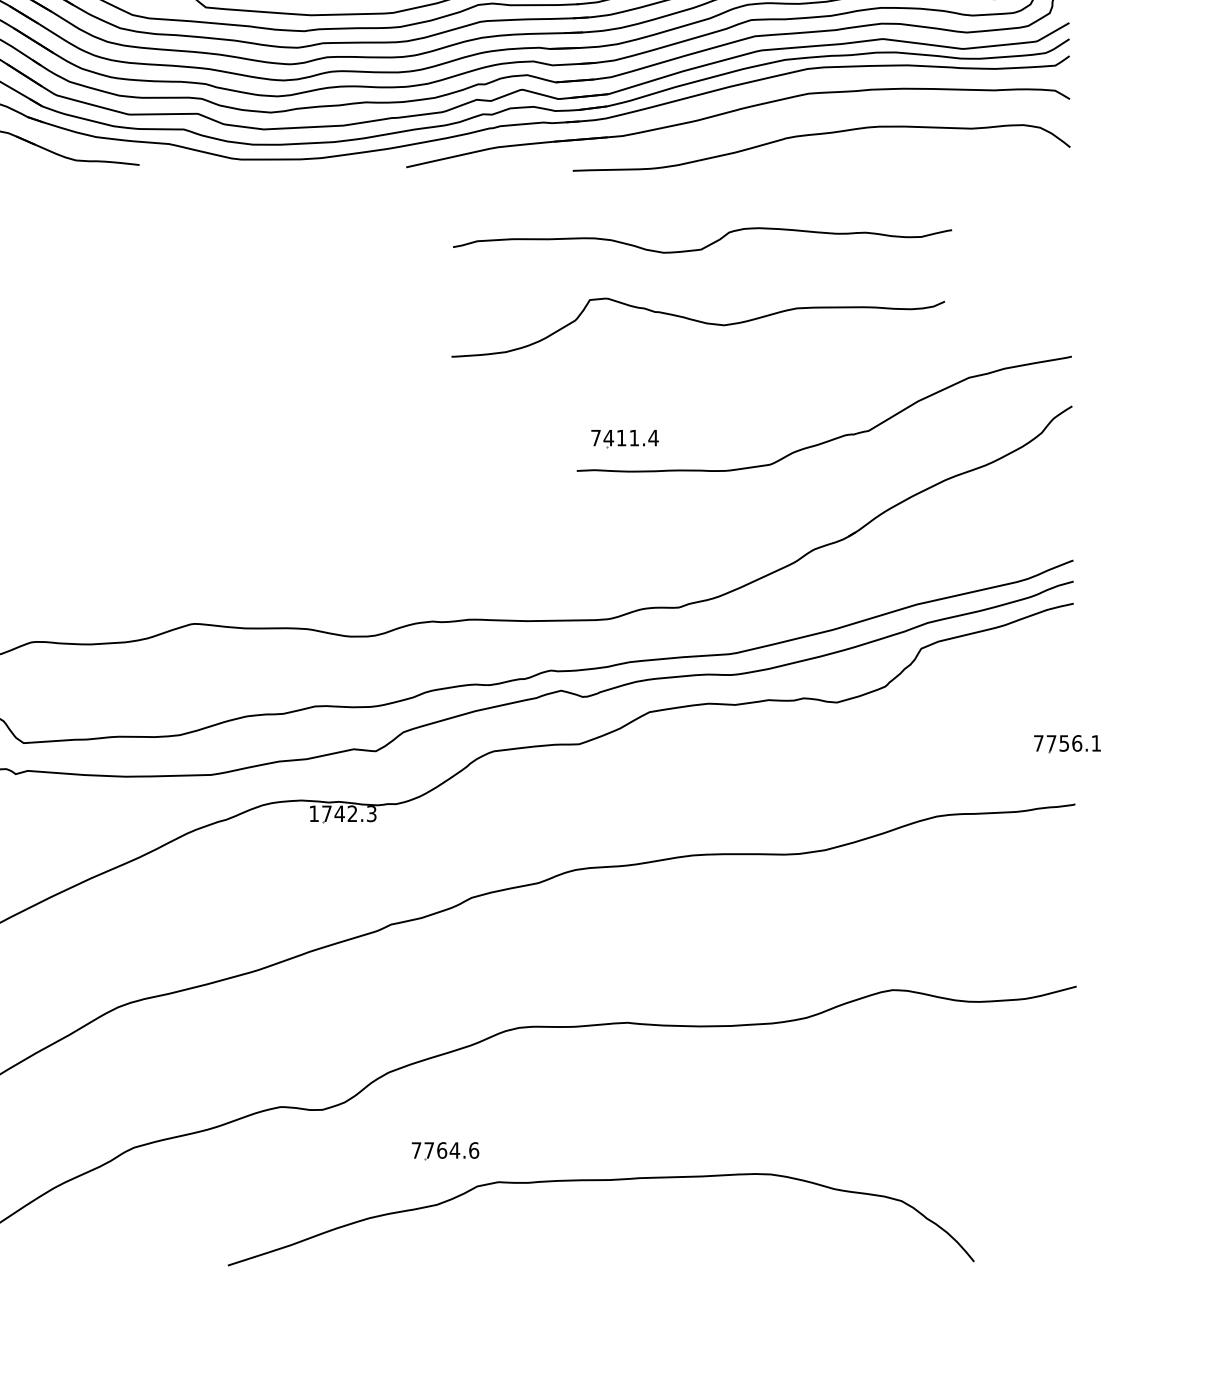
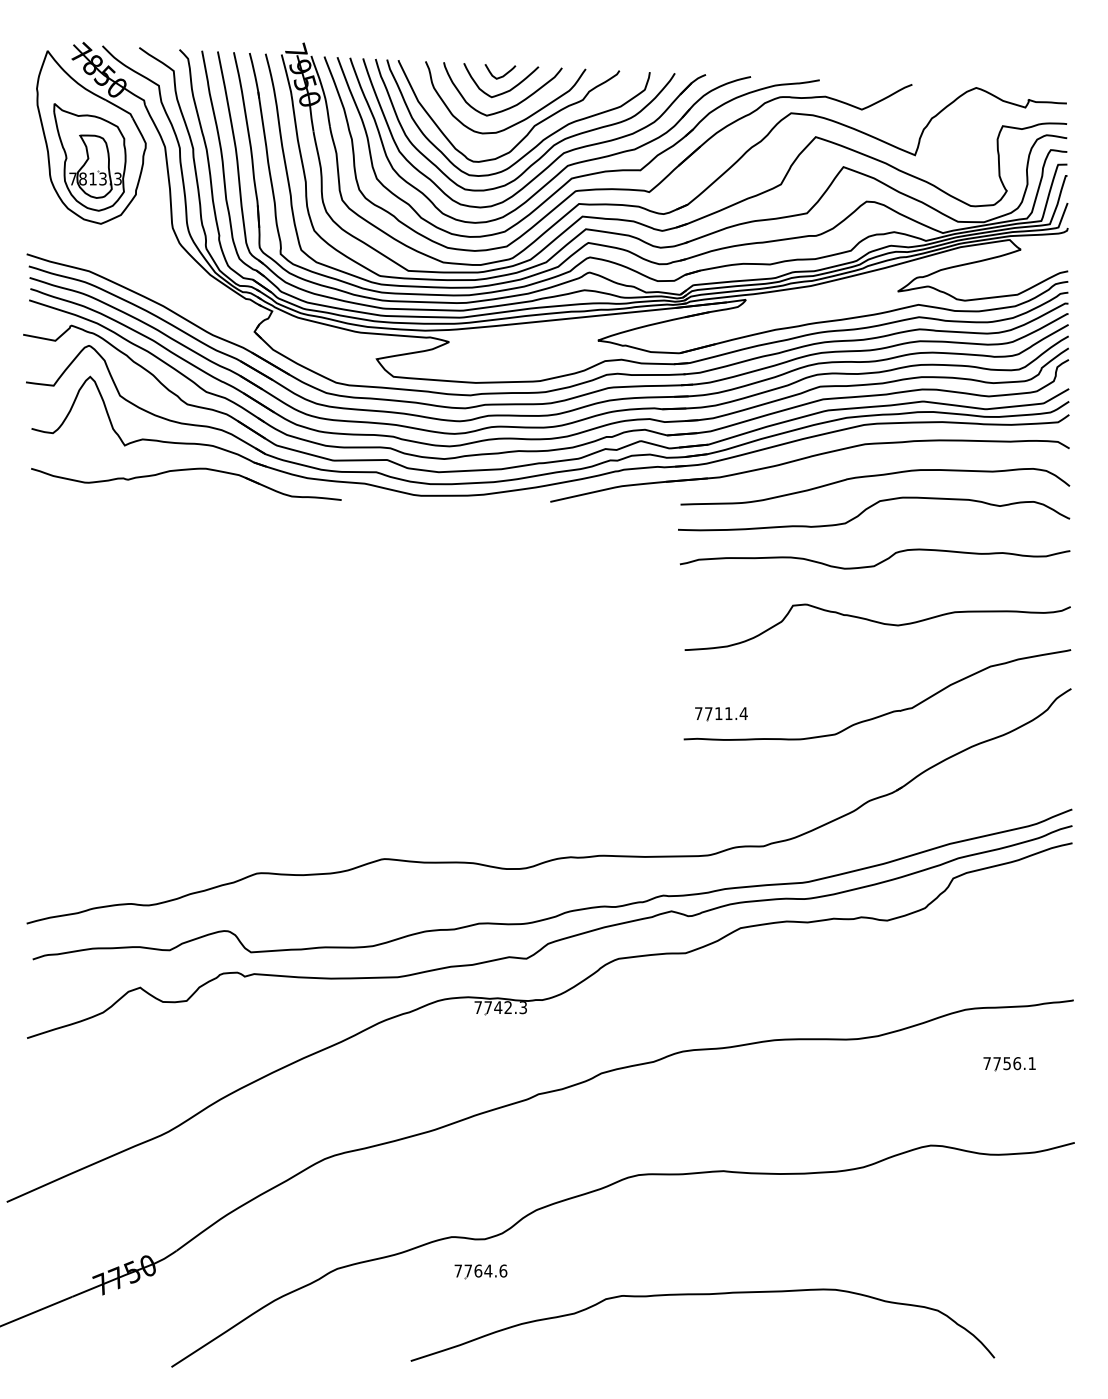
curve: (816, 174) -> (871, 507), added
curve: (704, 246) -> (876, 563), moved
curve: (697, 322) -> (877, 623), moved
text: (608, 437) -> (708, 713), 7411.4 -> 7711.4
part: (1067, 744) -> (1009, 1064), moved
text: (313, 813) -> (477, 1007), 1742.3 -> 7742.3
part: (444, 1151) -> (480, 1271), moved

